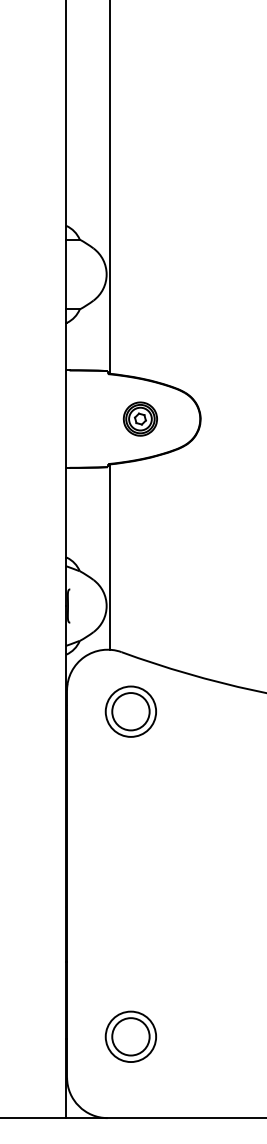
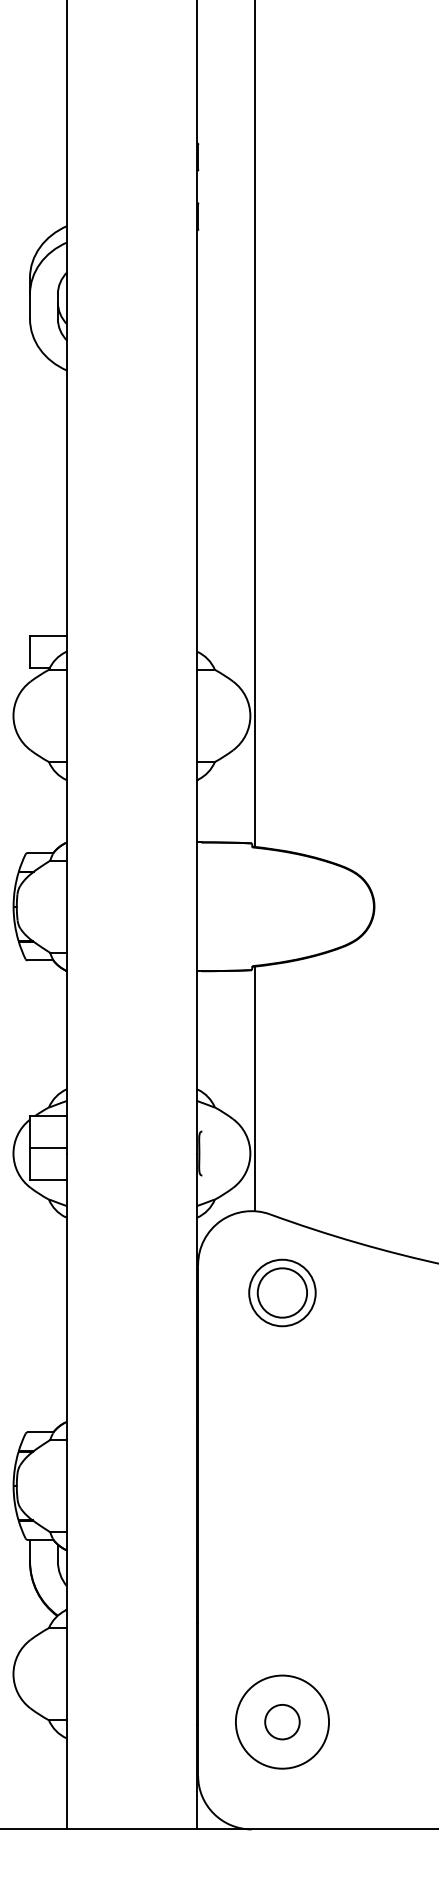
part: (140, 418) -> (294, 906), removed
circle: (130, 1036) -> (282, 1721), size x0.7
circle: (130, 1036) -> (282, 1721), size x1.4

